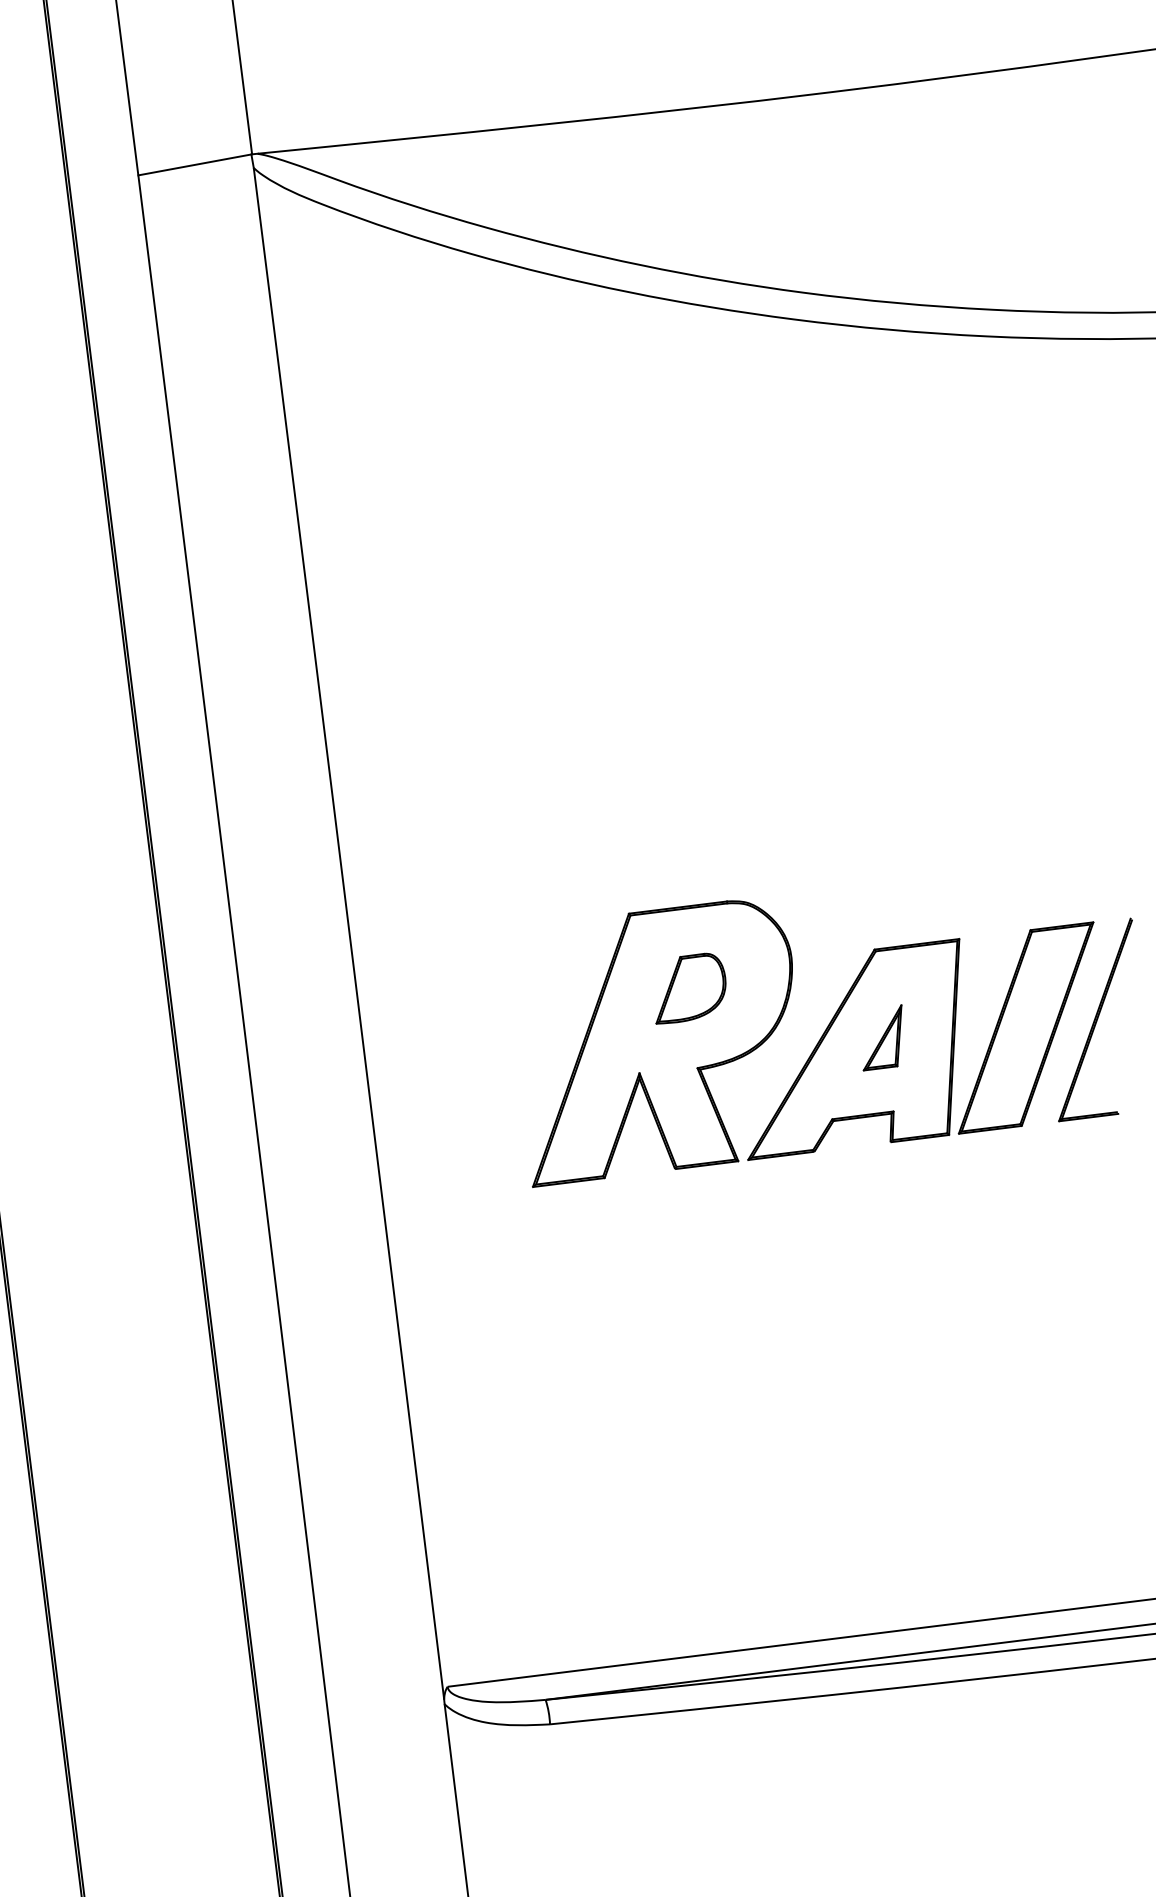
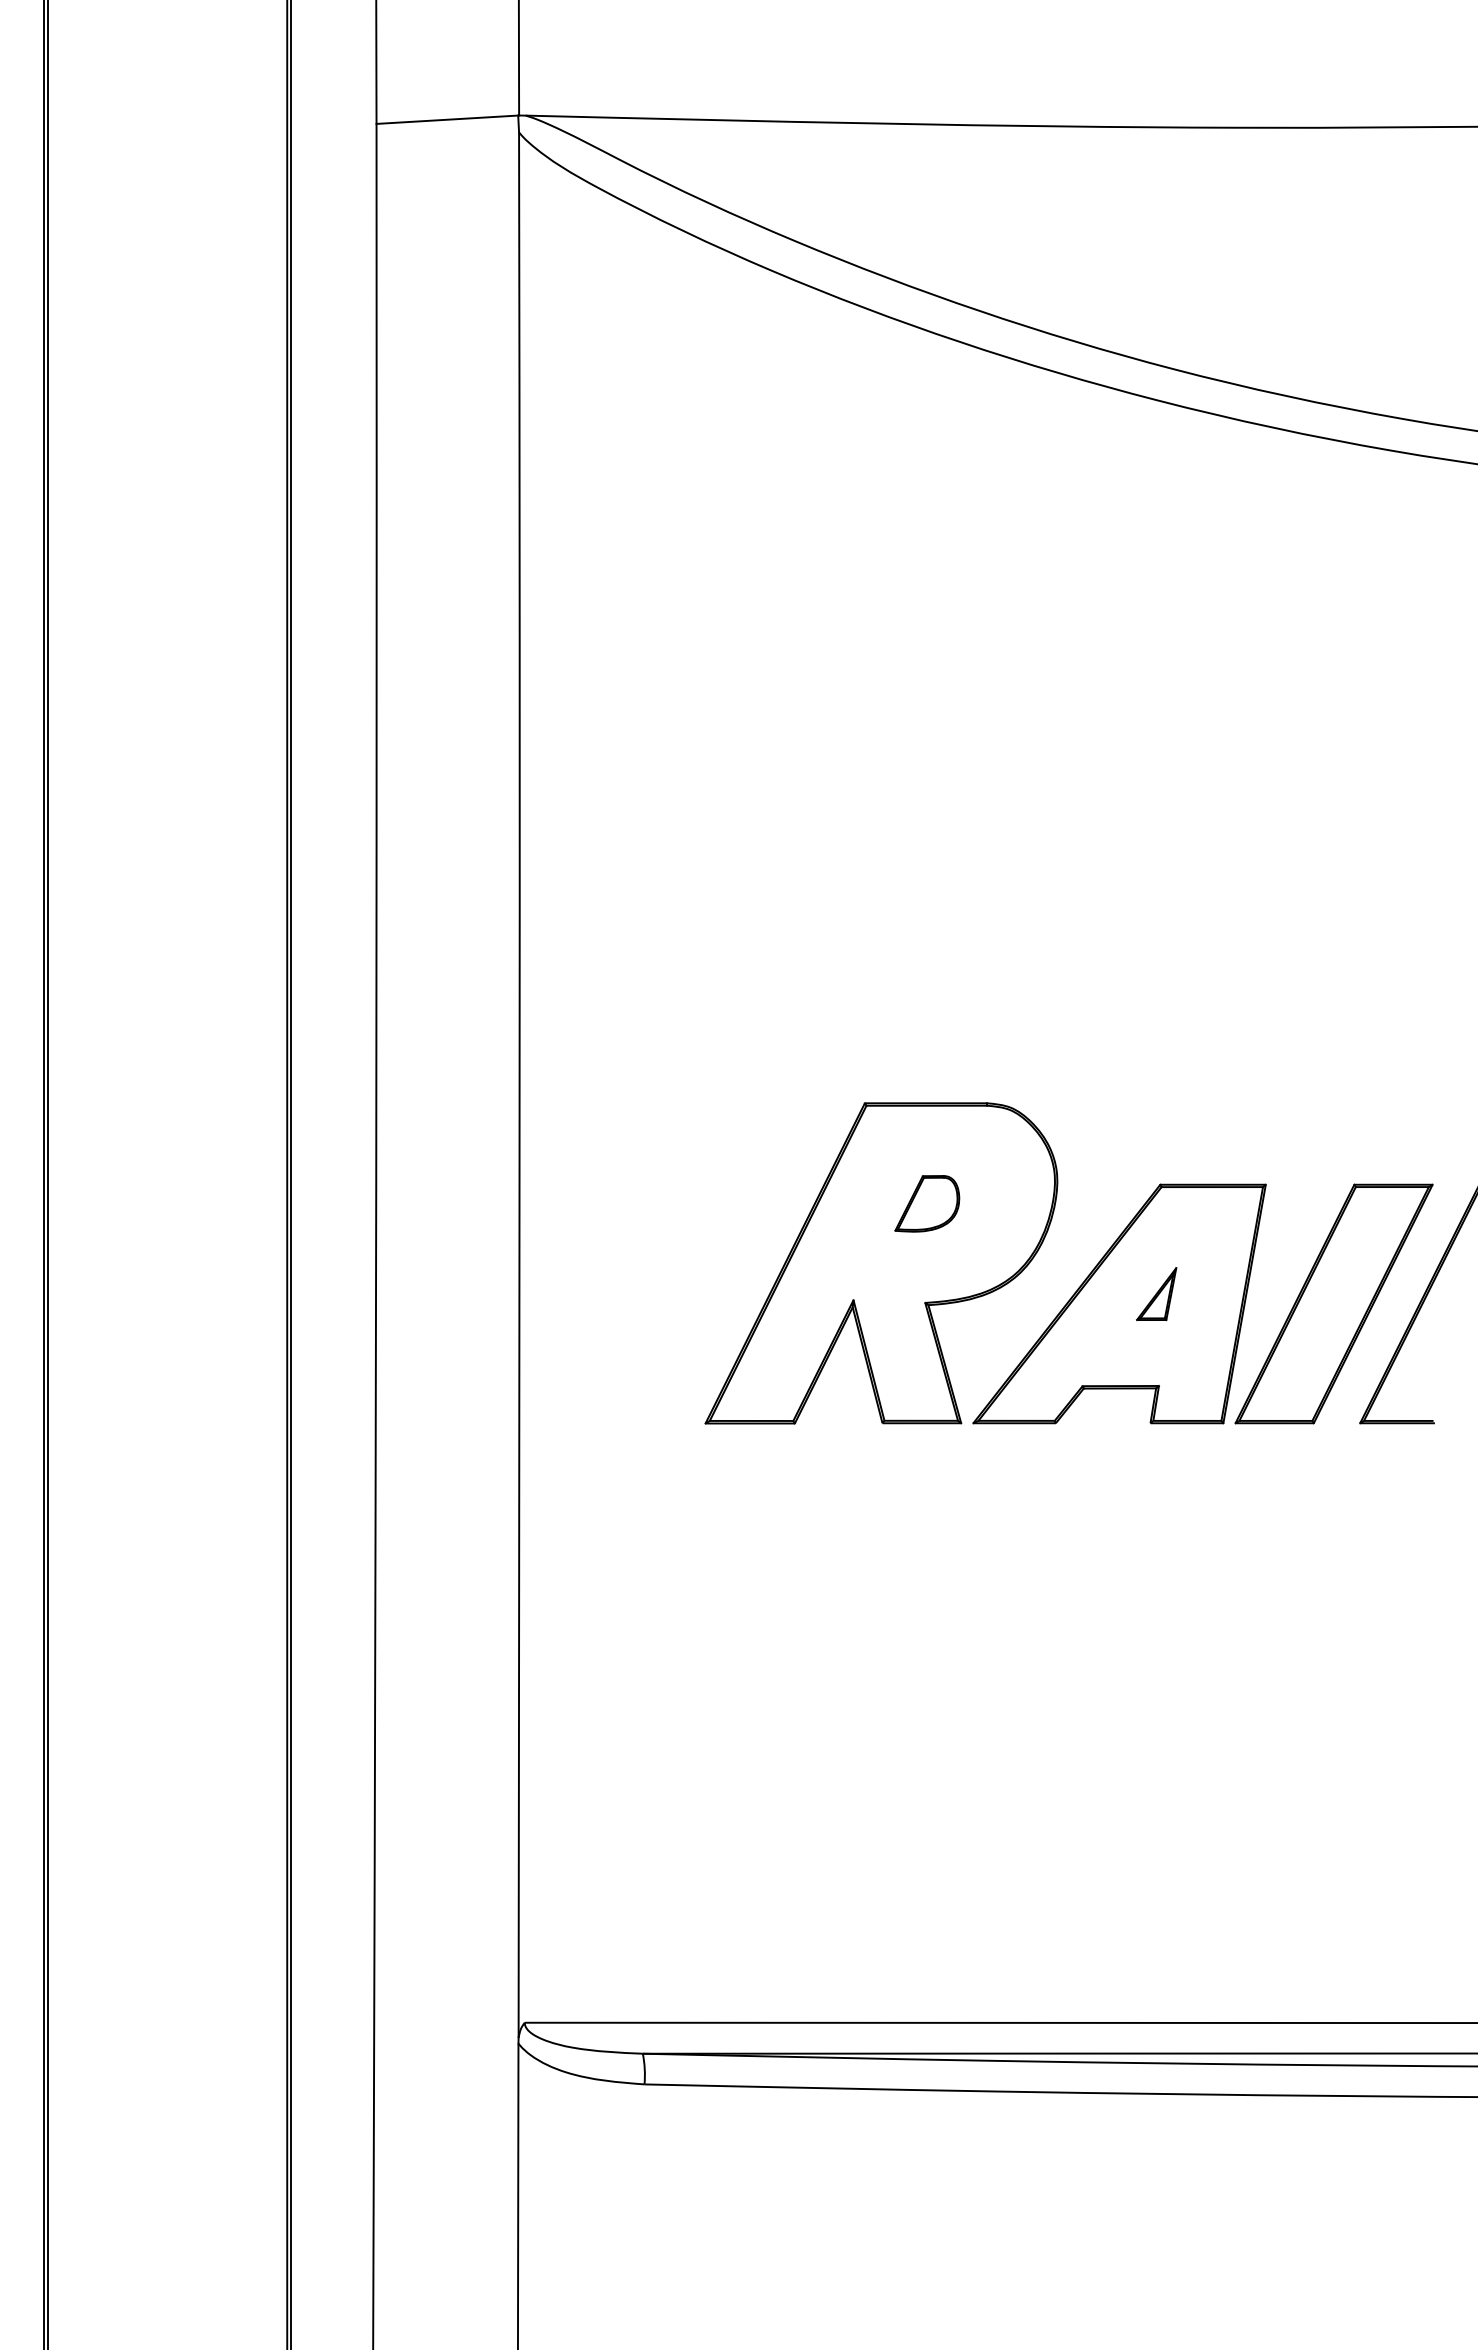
part: (688, 988) -> (926, 1203), size x0.7
part: (882, 1037) -> (1156, 1293), size x0.7

